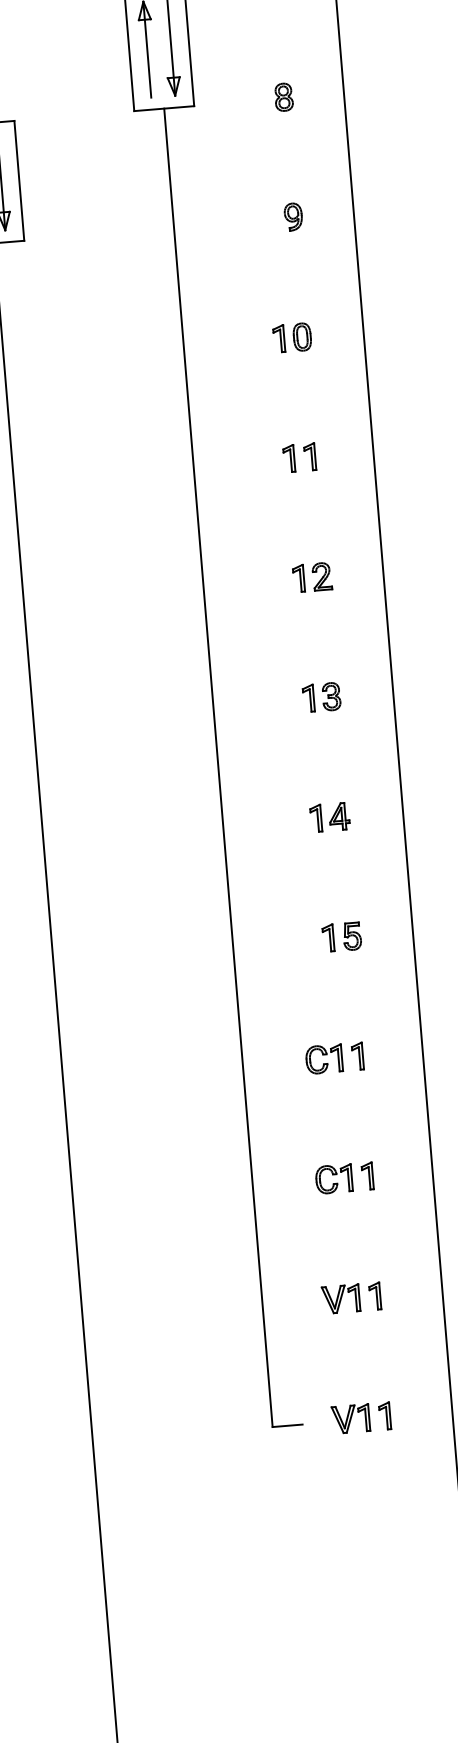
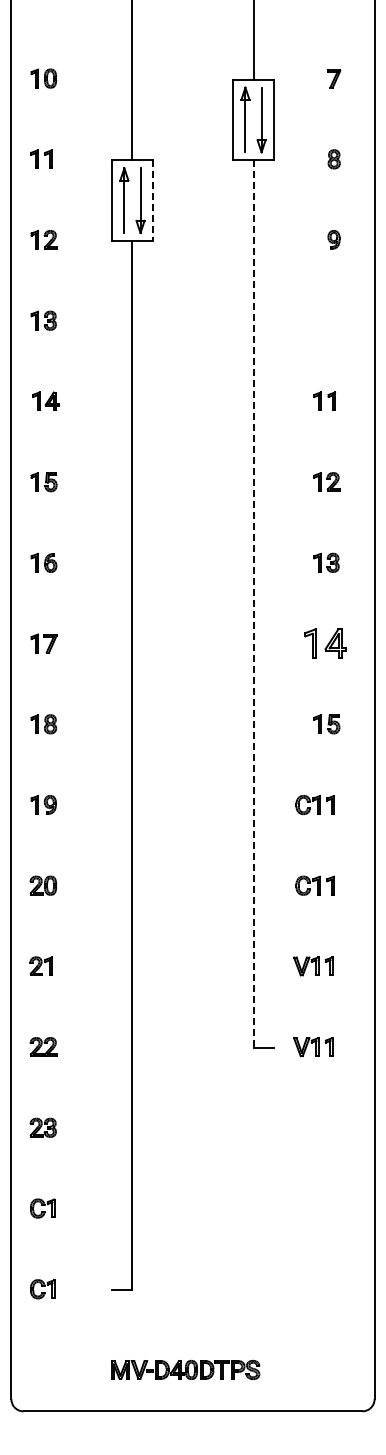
line: (19, 182) -> (152, 201), solid -> dashed
part: (292, 337) -> (326, 320), removed
line: (218, 768) -> (253, 604), solid -> dashed
part: (328, 817) -> (324, 643), size x1.6

